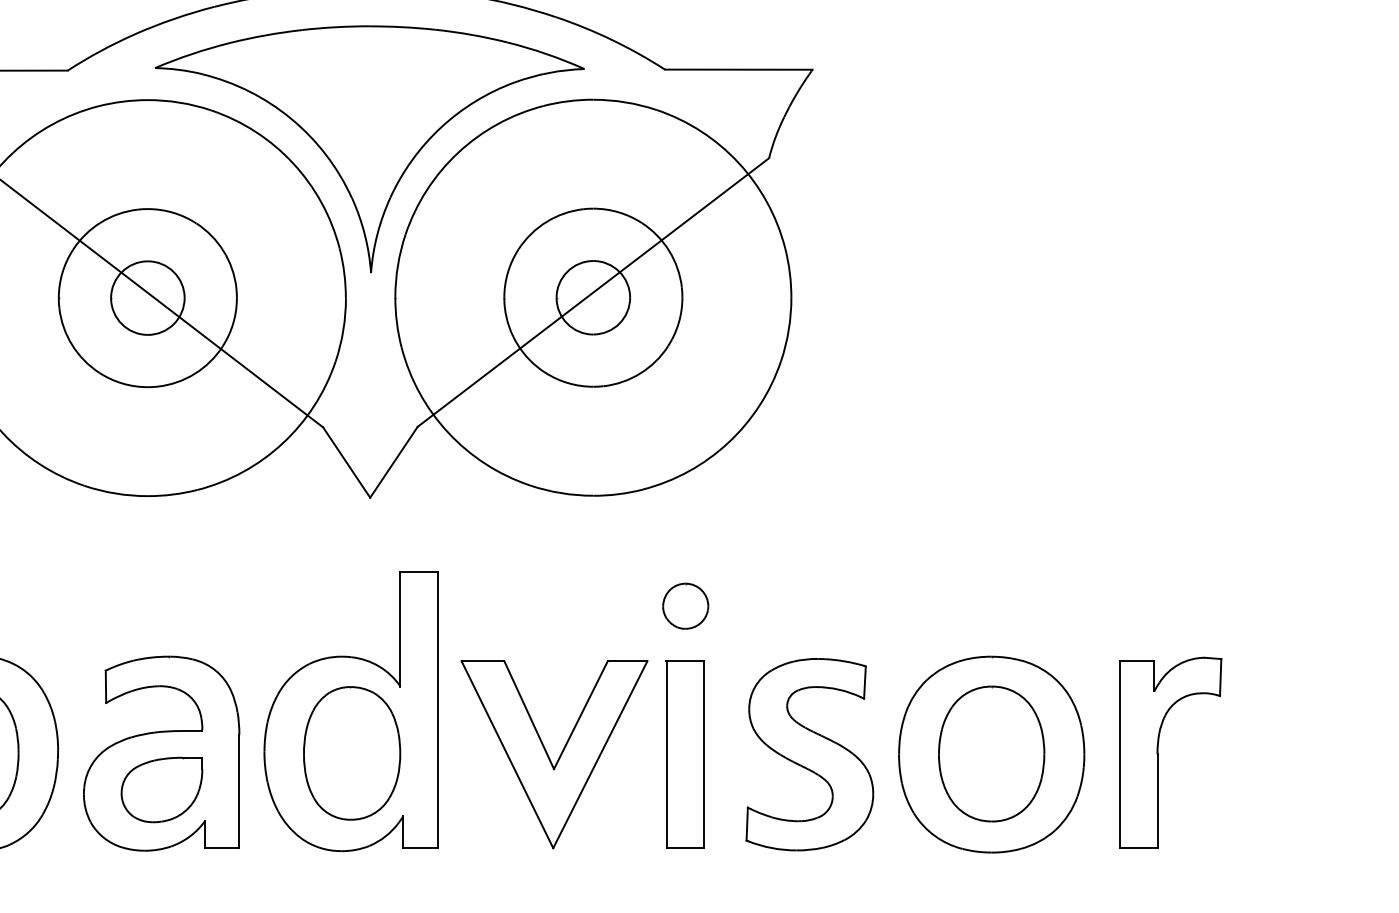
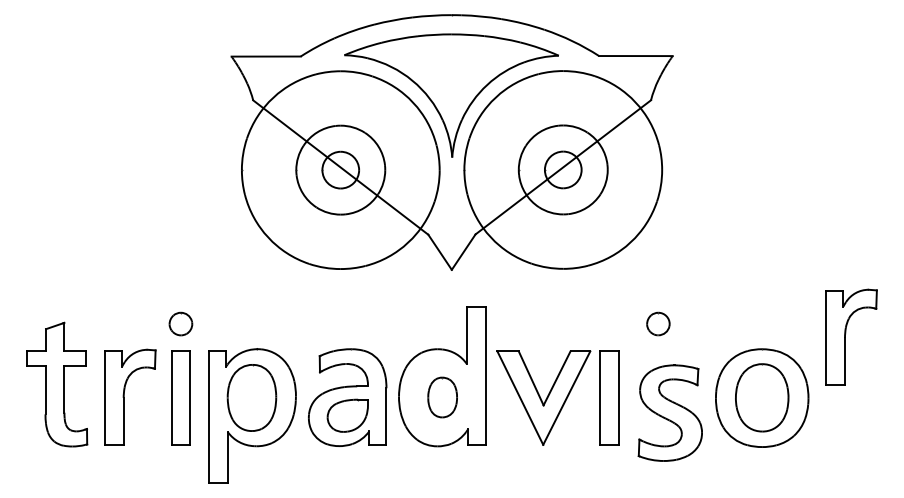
part: (685, 605) -> (658, 323), moved
part: (1170, 751) -> (851, 336), moved
part: (351, 753) -> (442, 397), size x0.6
part: (808, 753) -> (669, 412), moved

